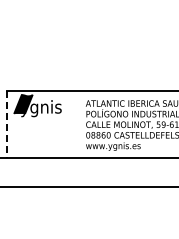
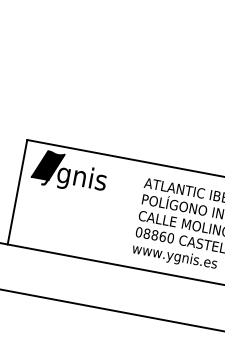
line: (7, 124) -> (17, 192), dashed -> solid

